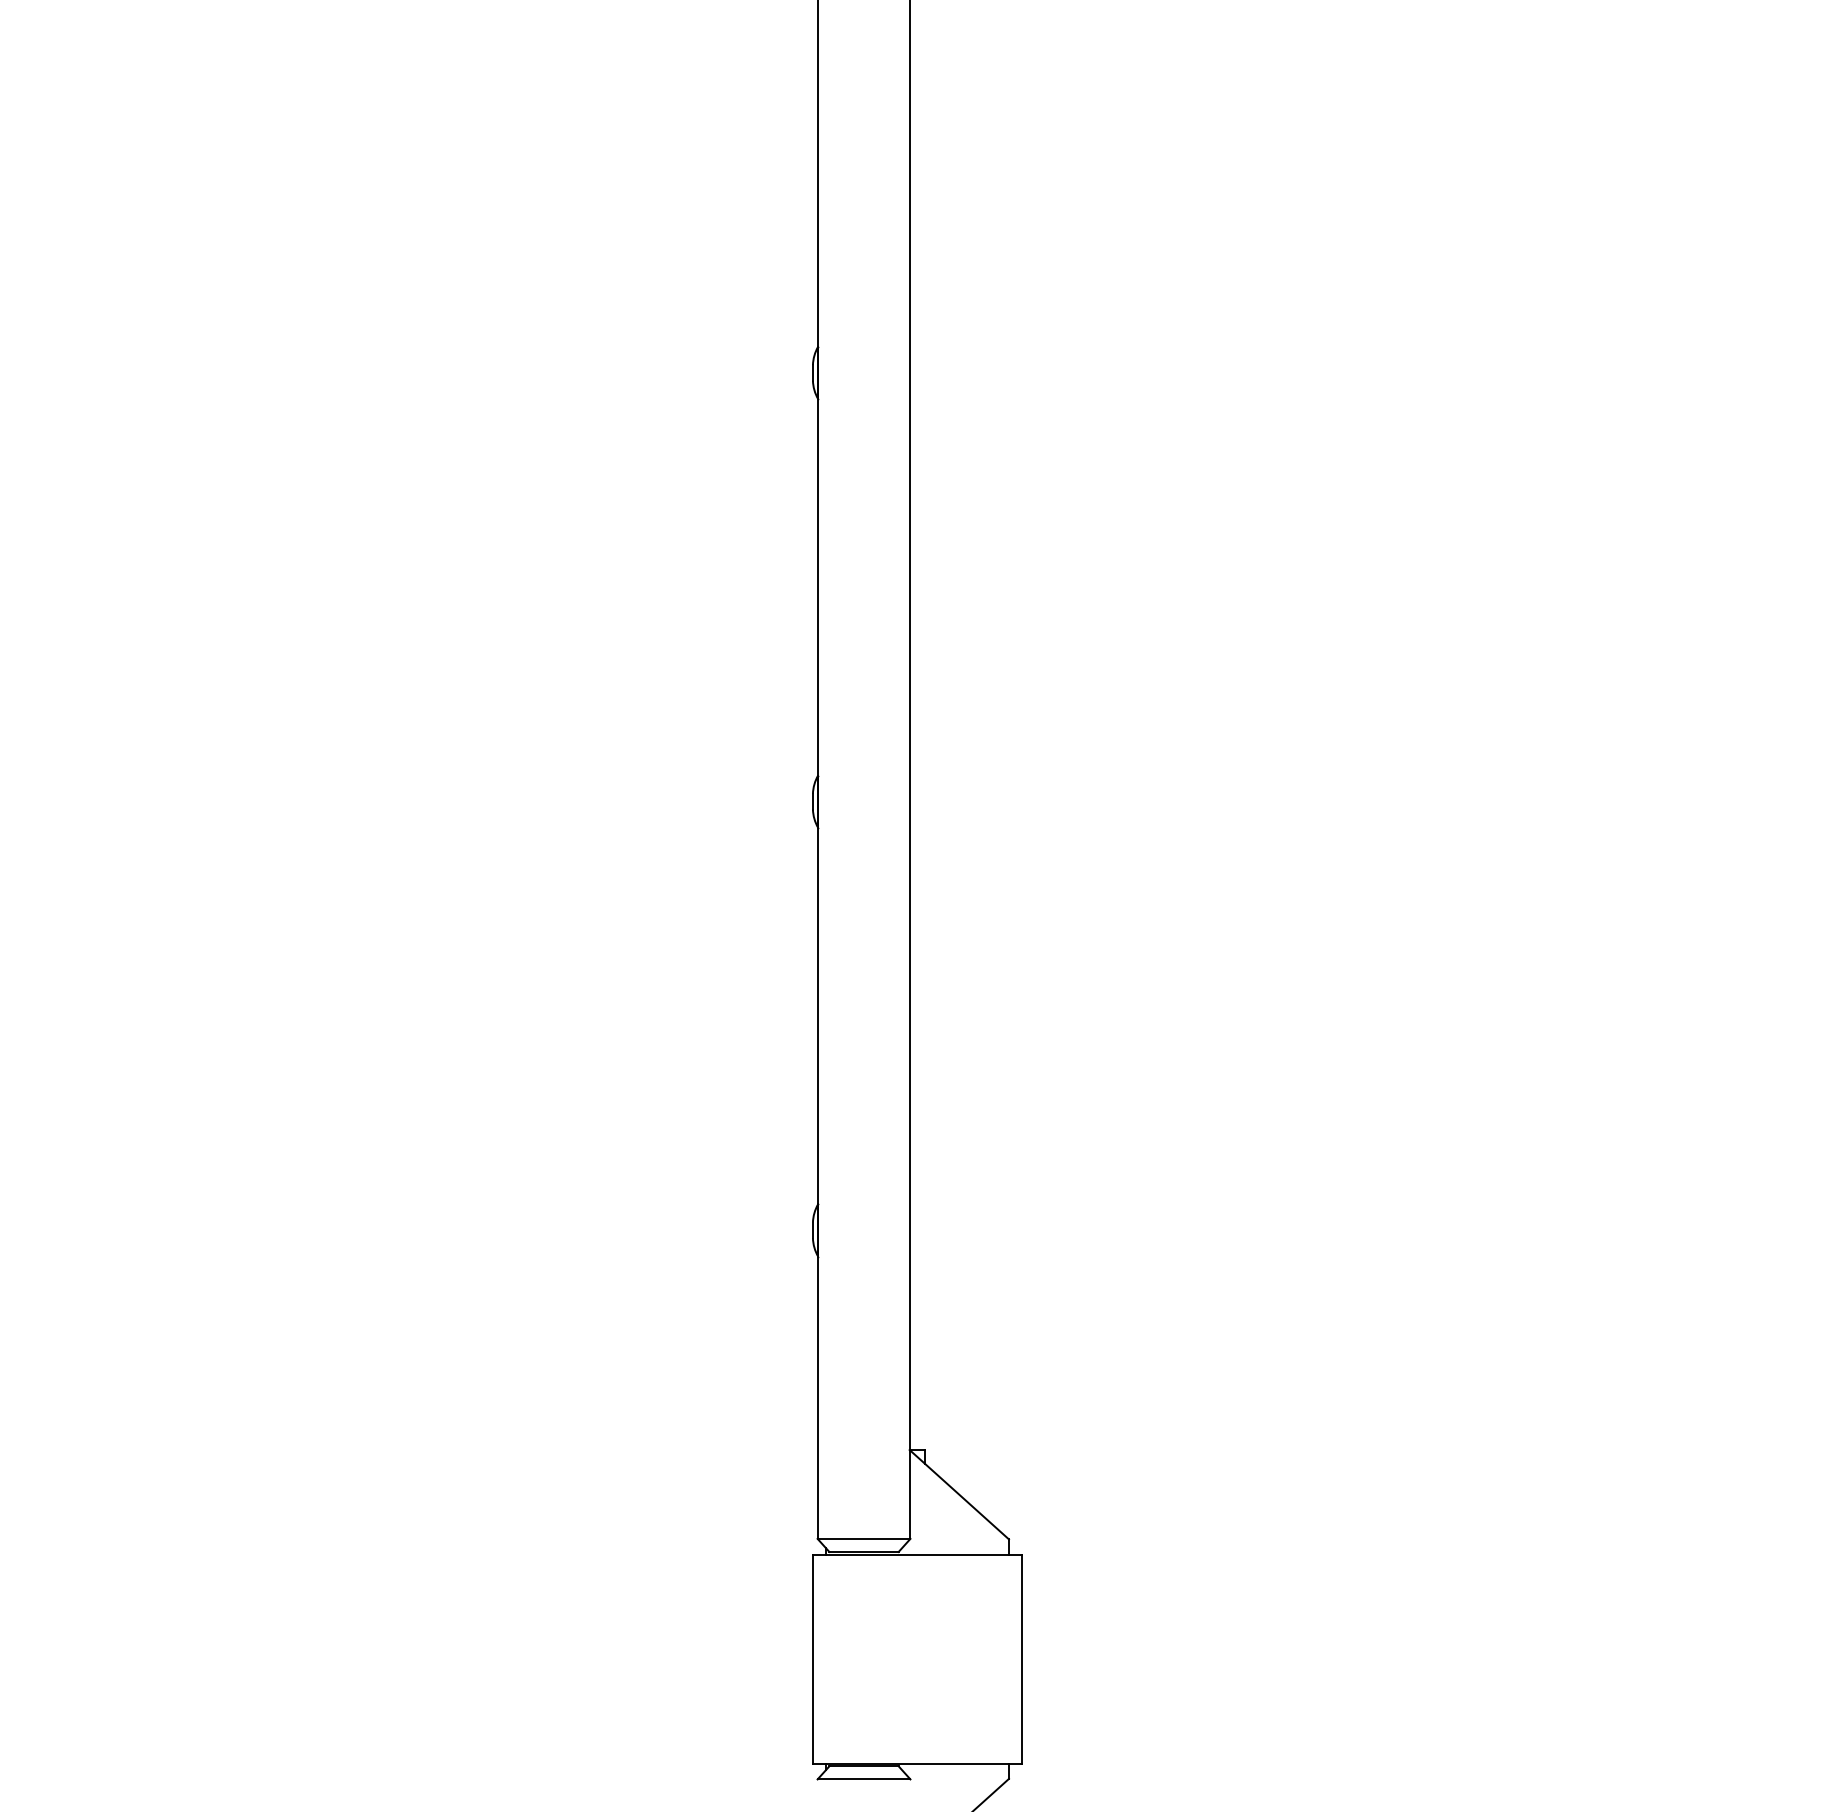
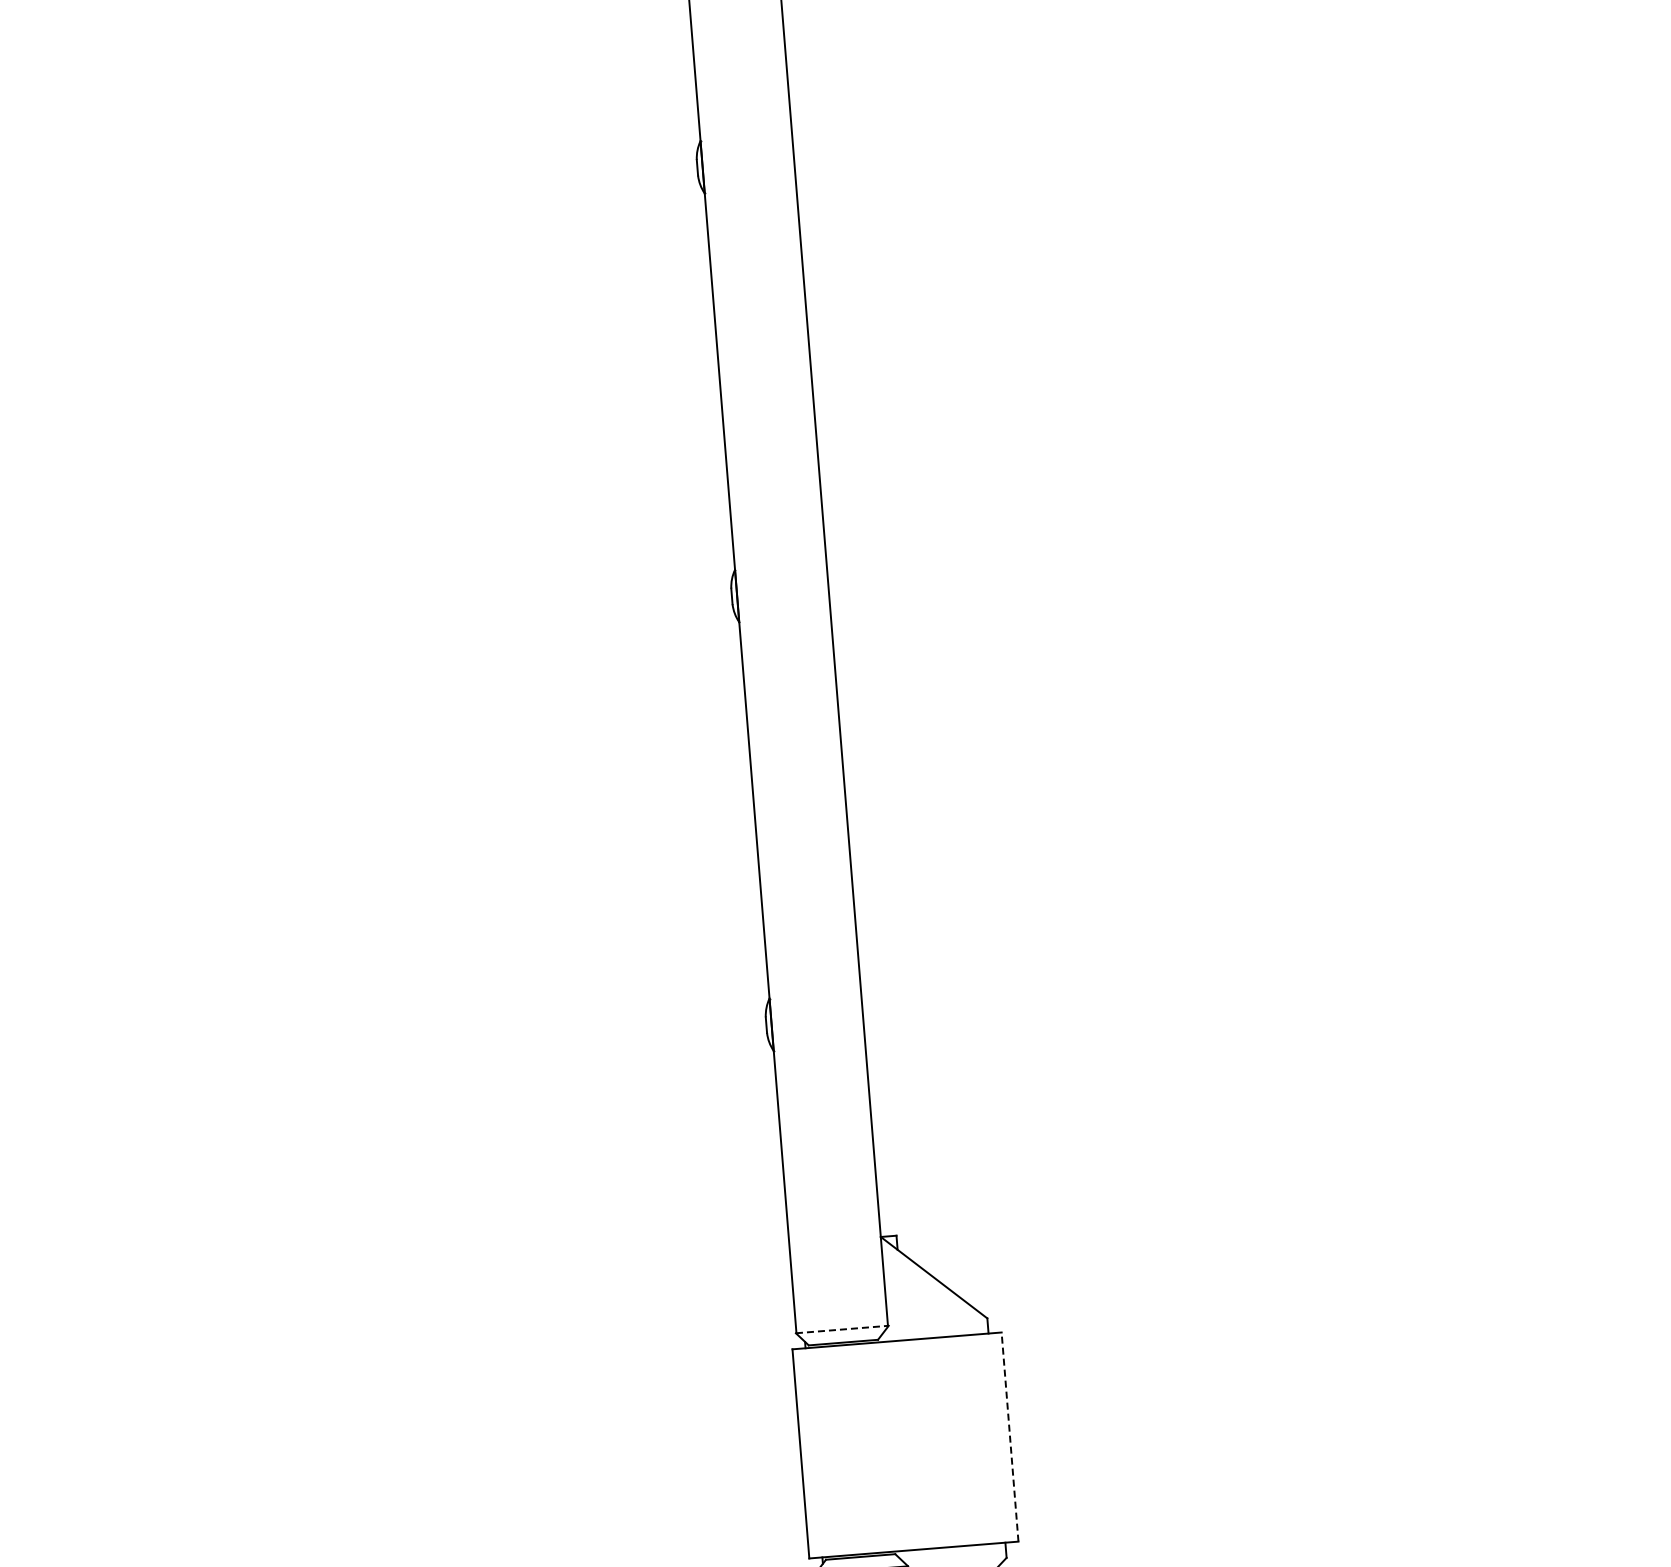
line: (864, 1538) -> (842, 1329), solid -> dashed
line: (1022, 1659) -> (1010, 1437), solid -> dashed

